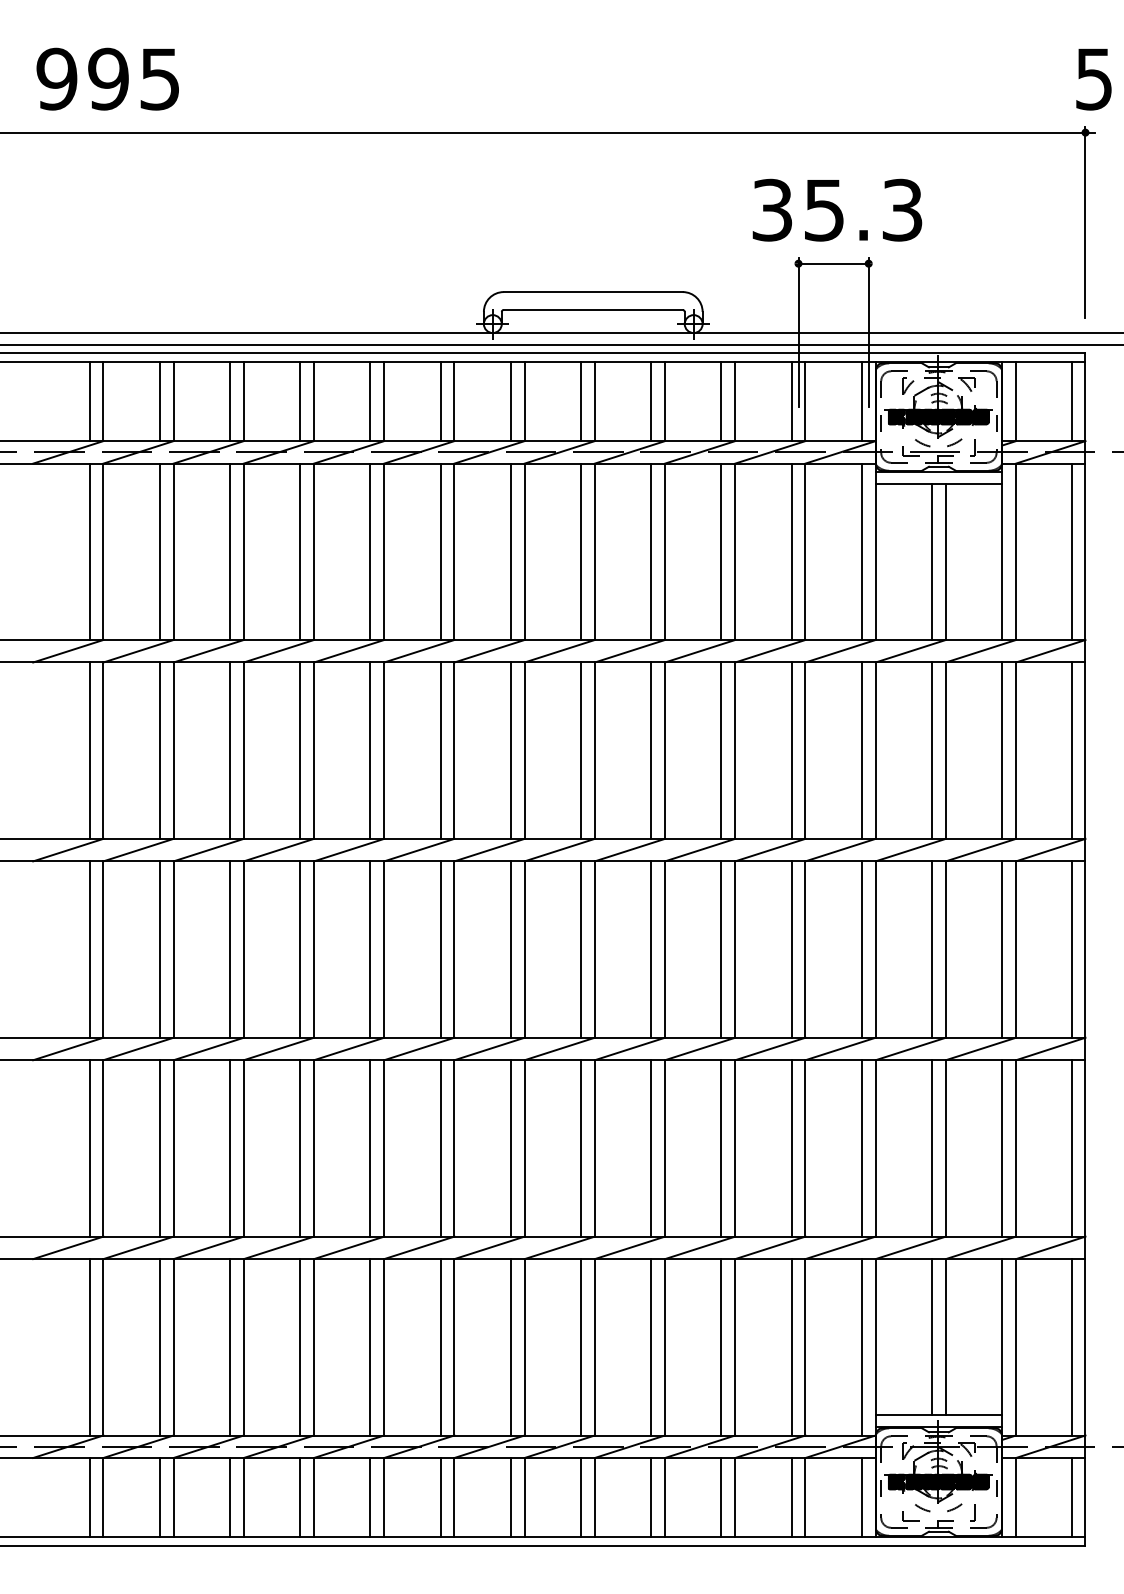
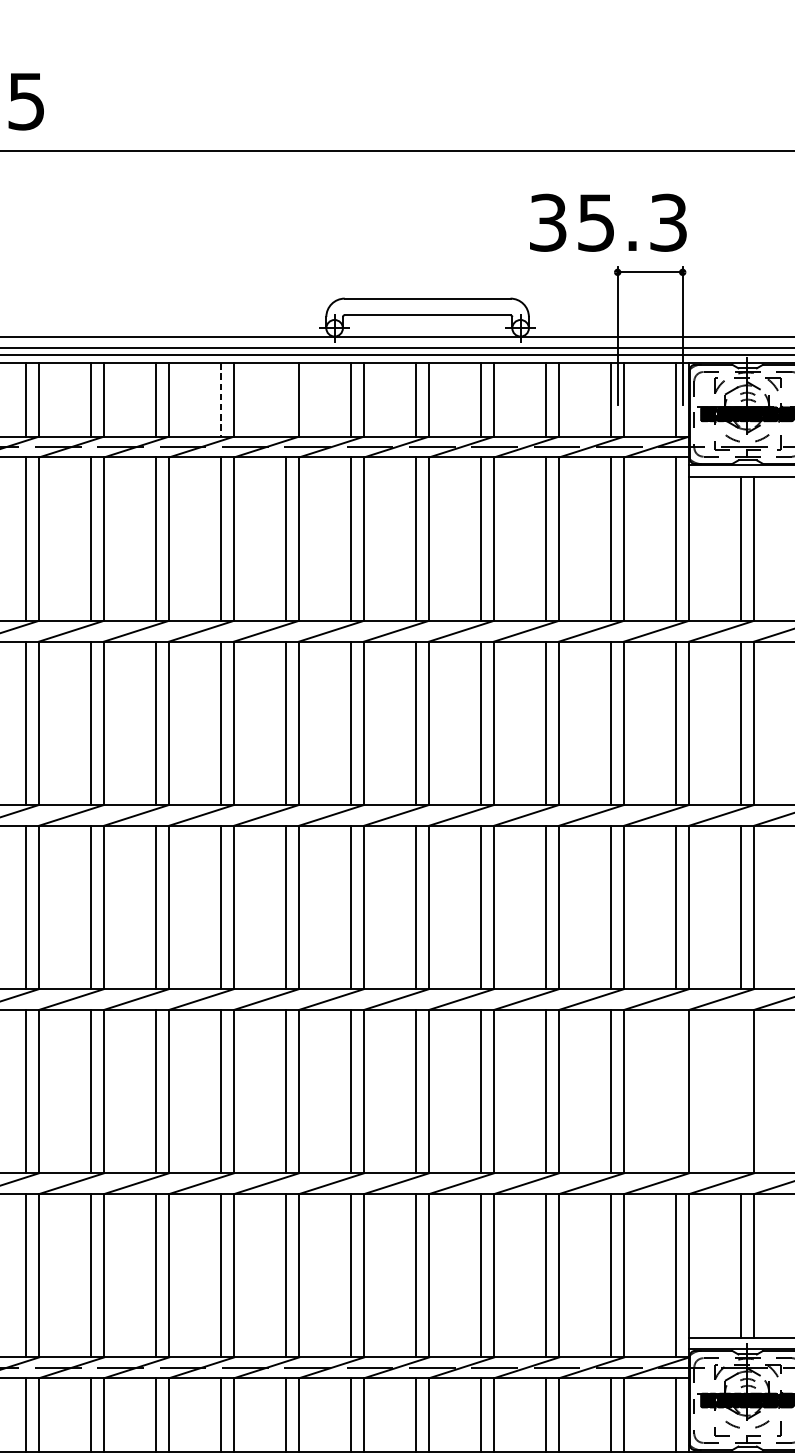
text: (837, 209) -> (608, 222), moved
line: (370, 401) -> (221, 399), solid -> dashed
line: (440, 401) -> (286, 399), removed
line: (861, 1148) -> (676, 1091), removed
line: (931, 1148) -> (740, 1091), removed

